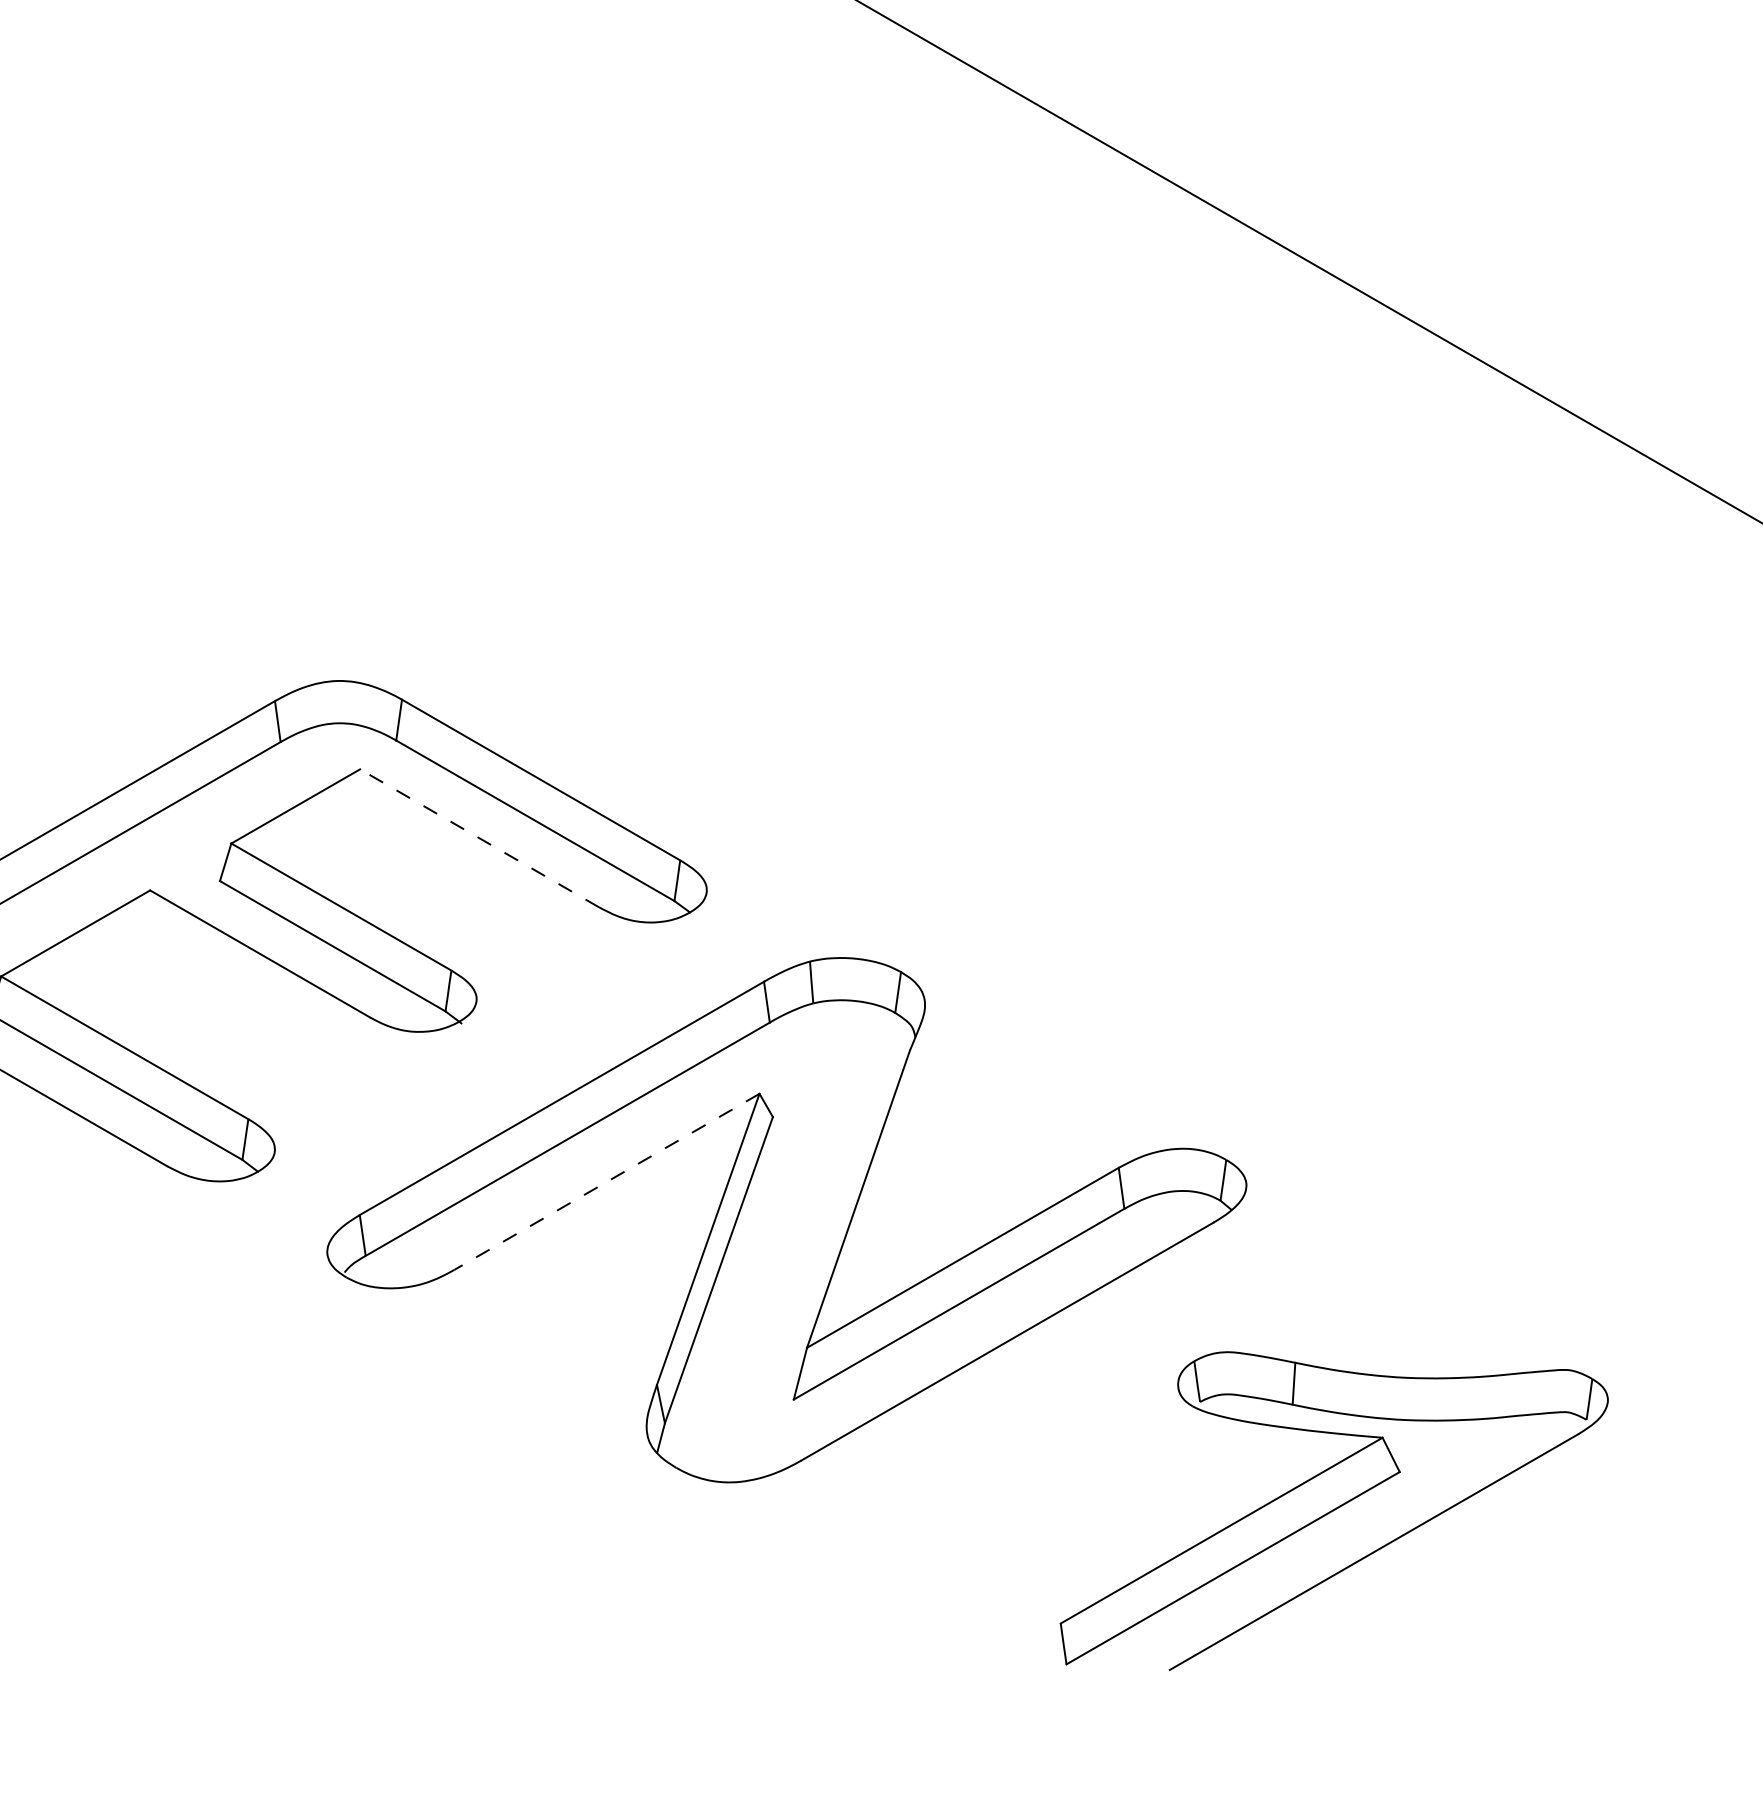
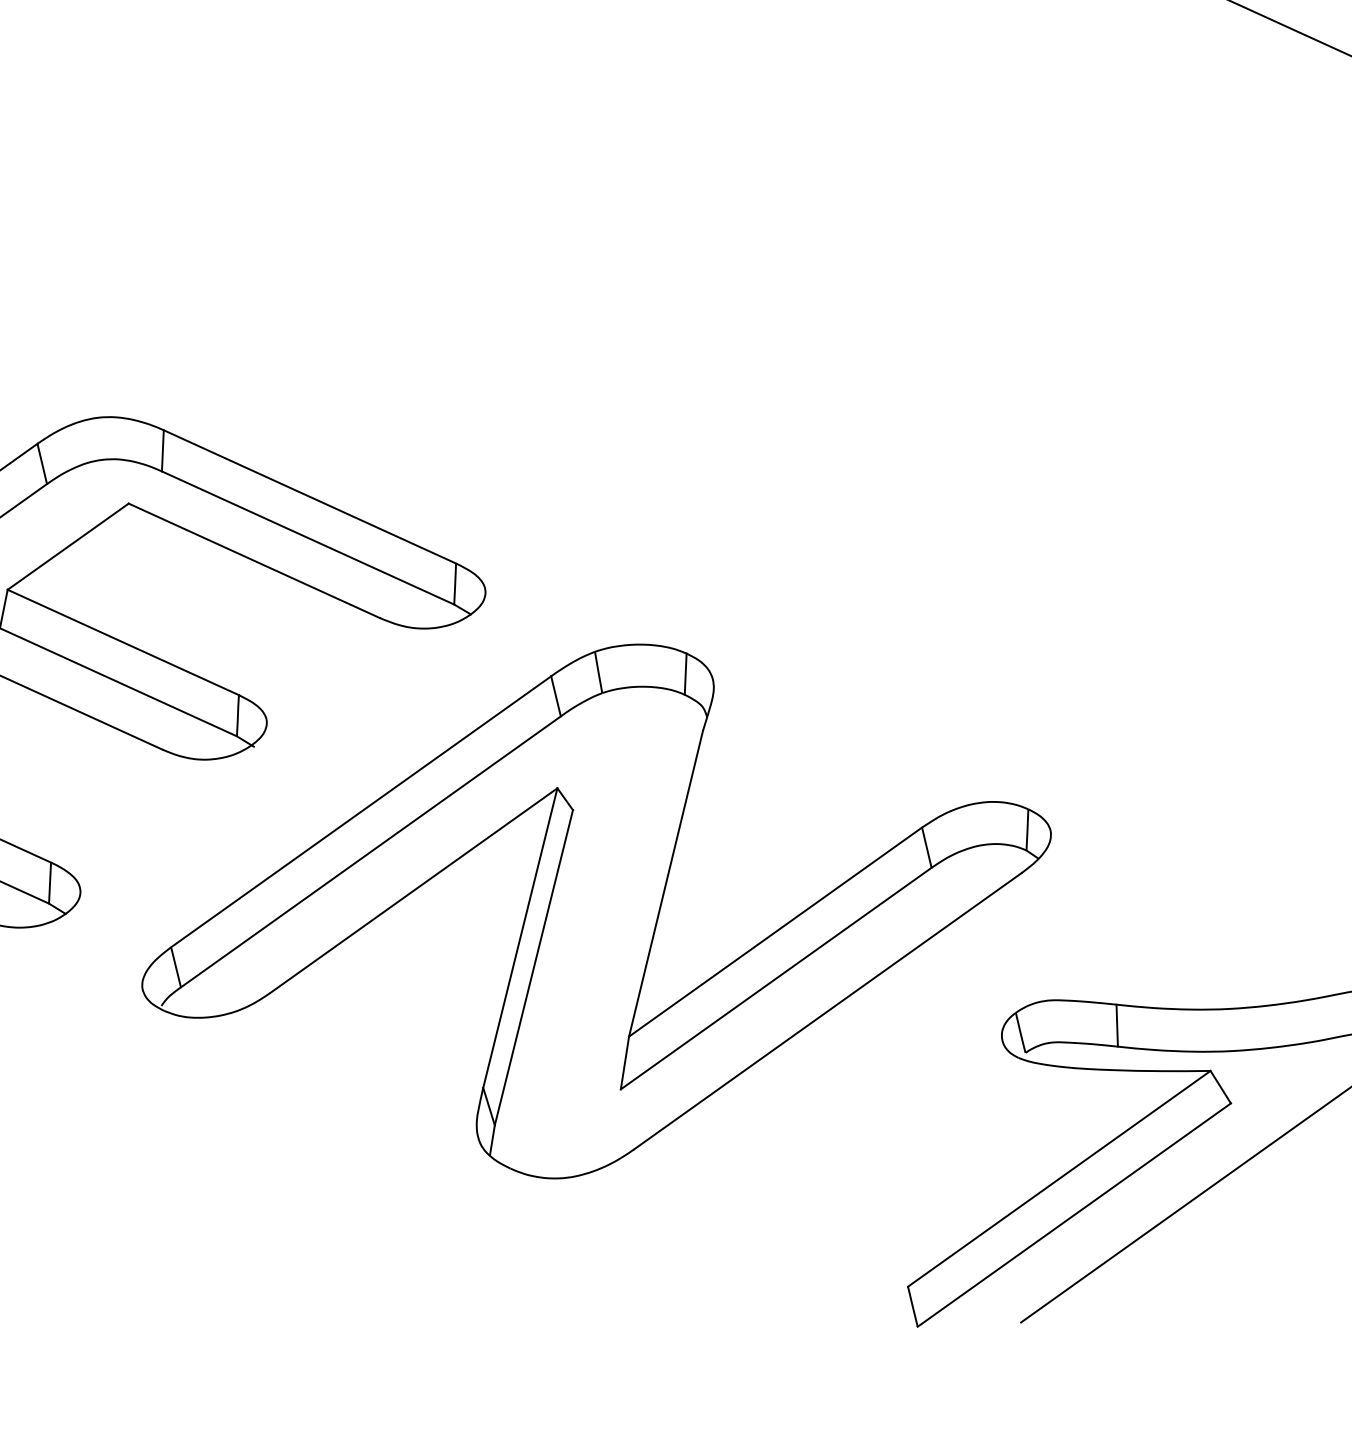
line: (479, 838) -> (254, 560), dashed -> solid
line: (606, 1182) -> (413, 891), dashed -> solid

